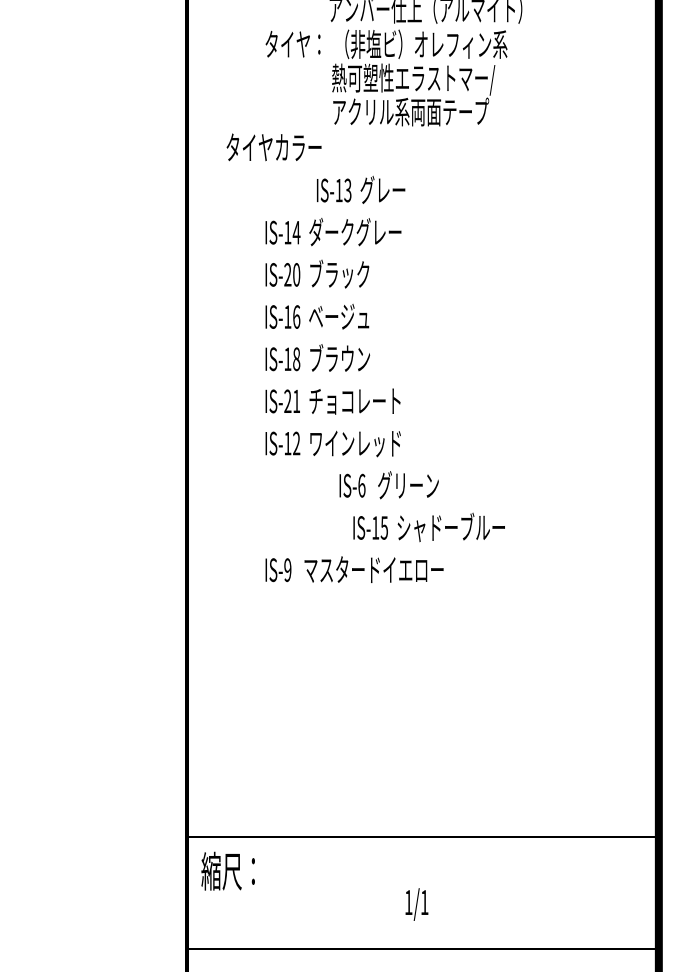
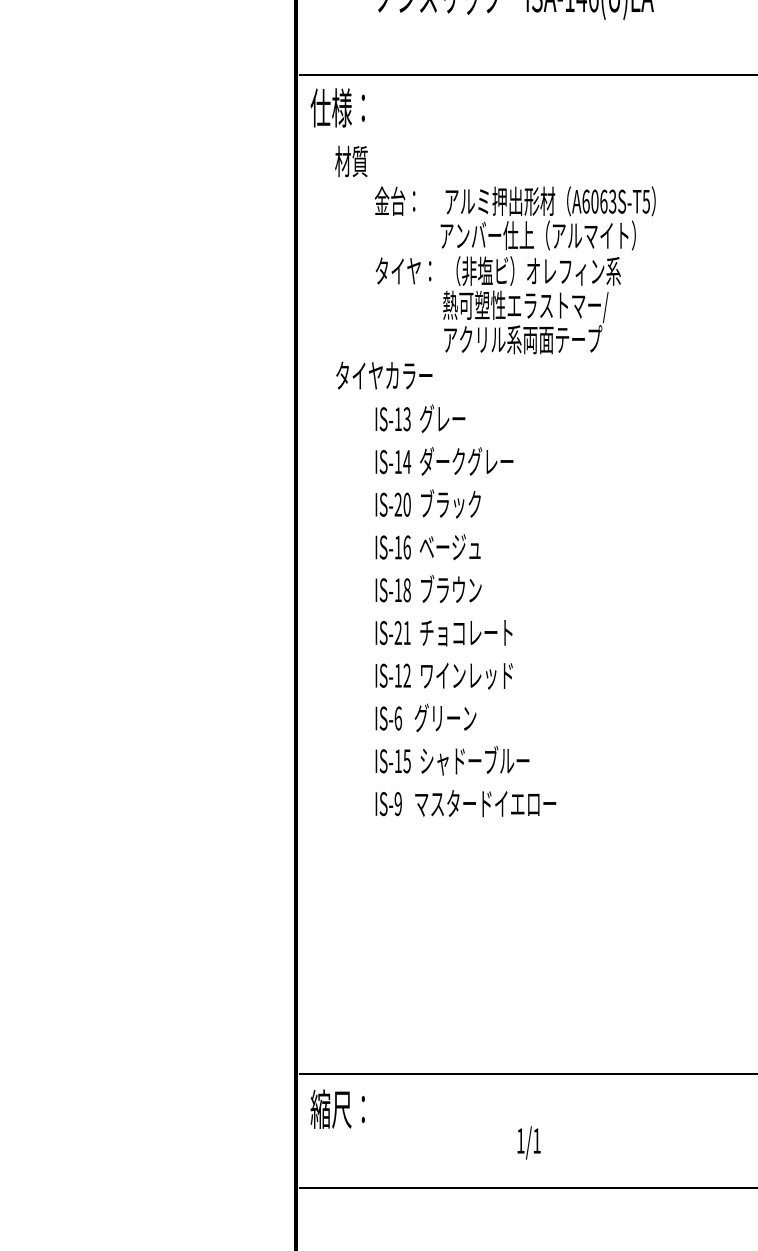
text: (361, 189) -> (420, 418), moved
text: (388, 484) -> (425, 717), moved
text: (429, 527) -> (452, 760), moved

